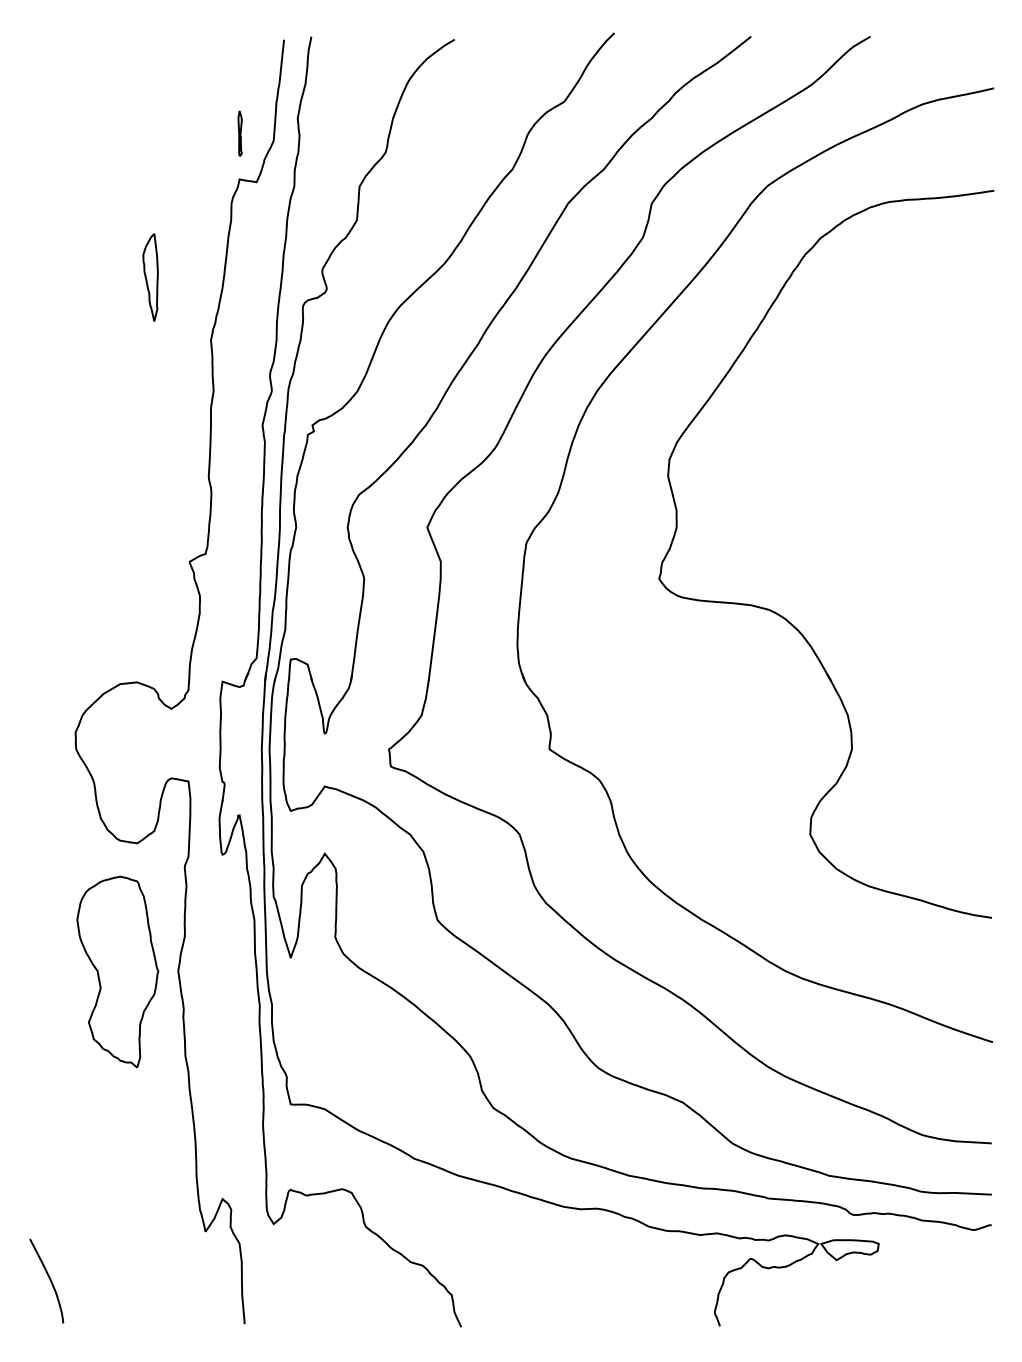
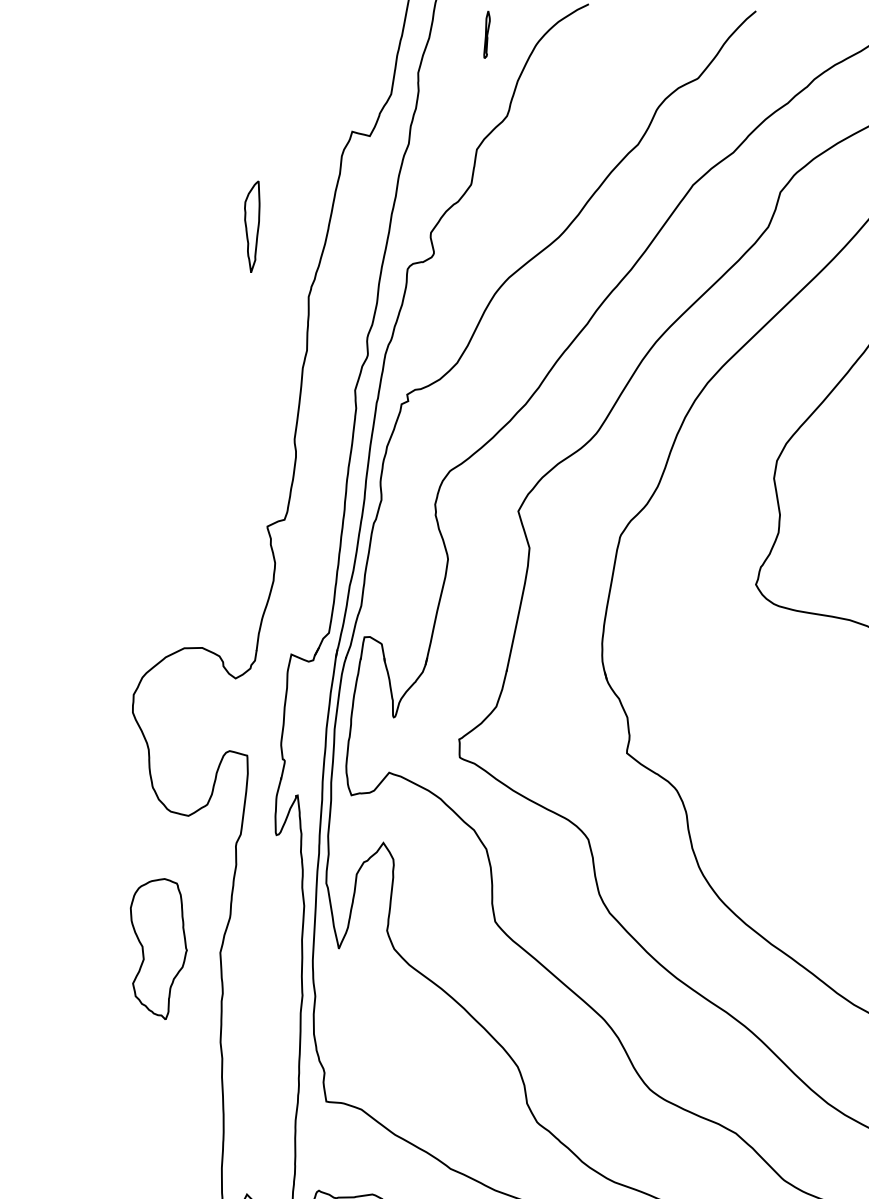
part: (239, 133) -> (486, 34), moved
part: (117, 971) -> (156, 948), size x0.7

